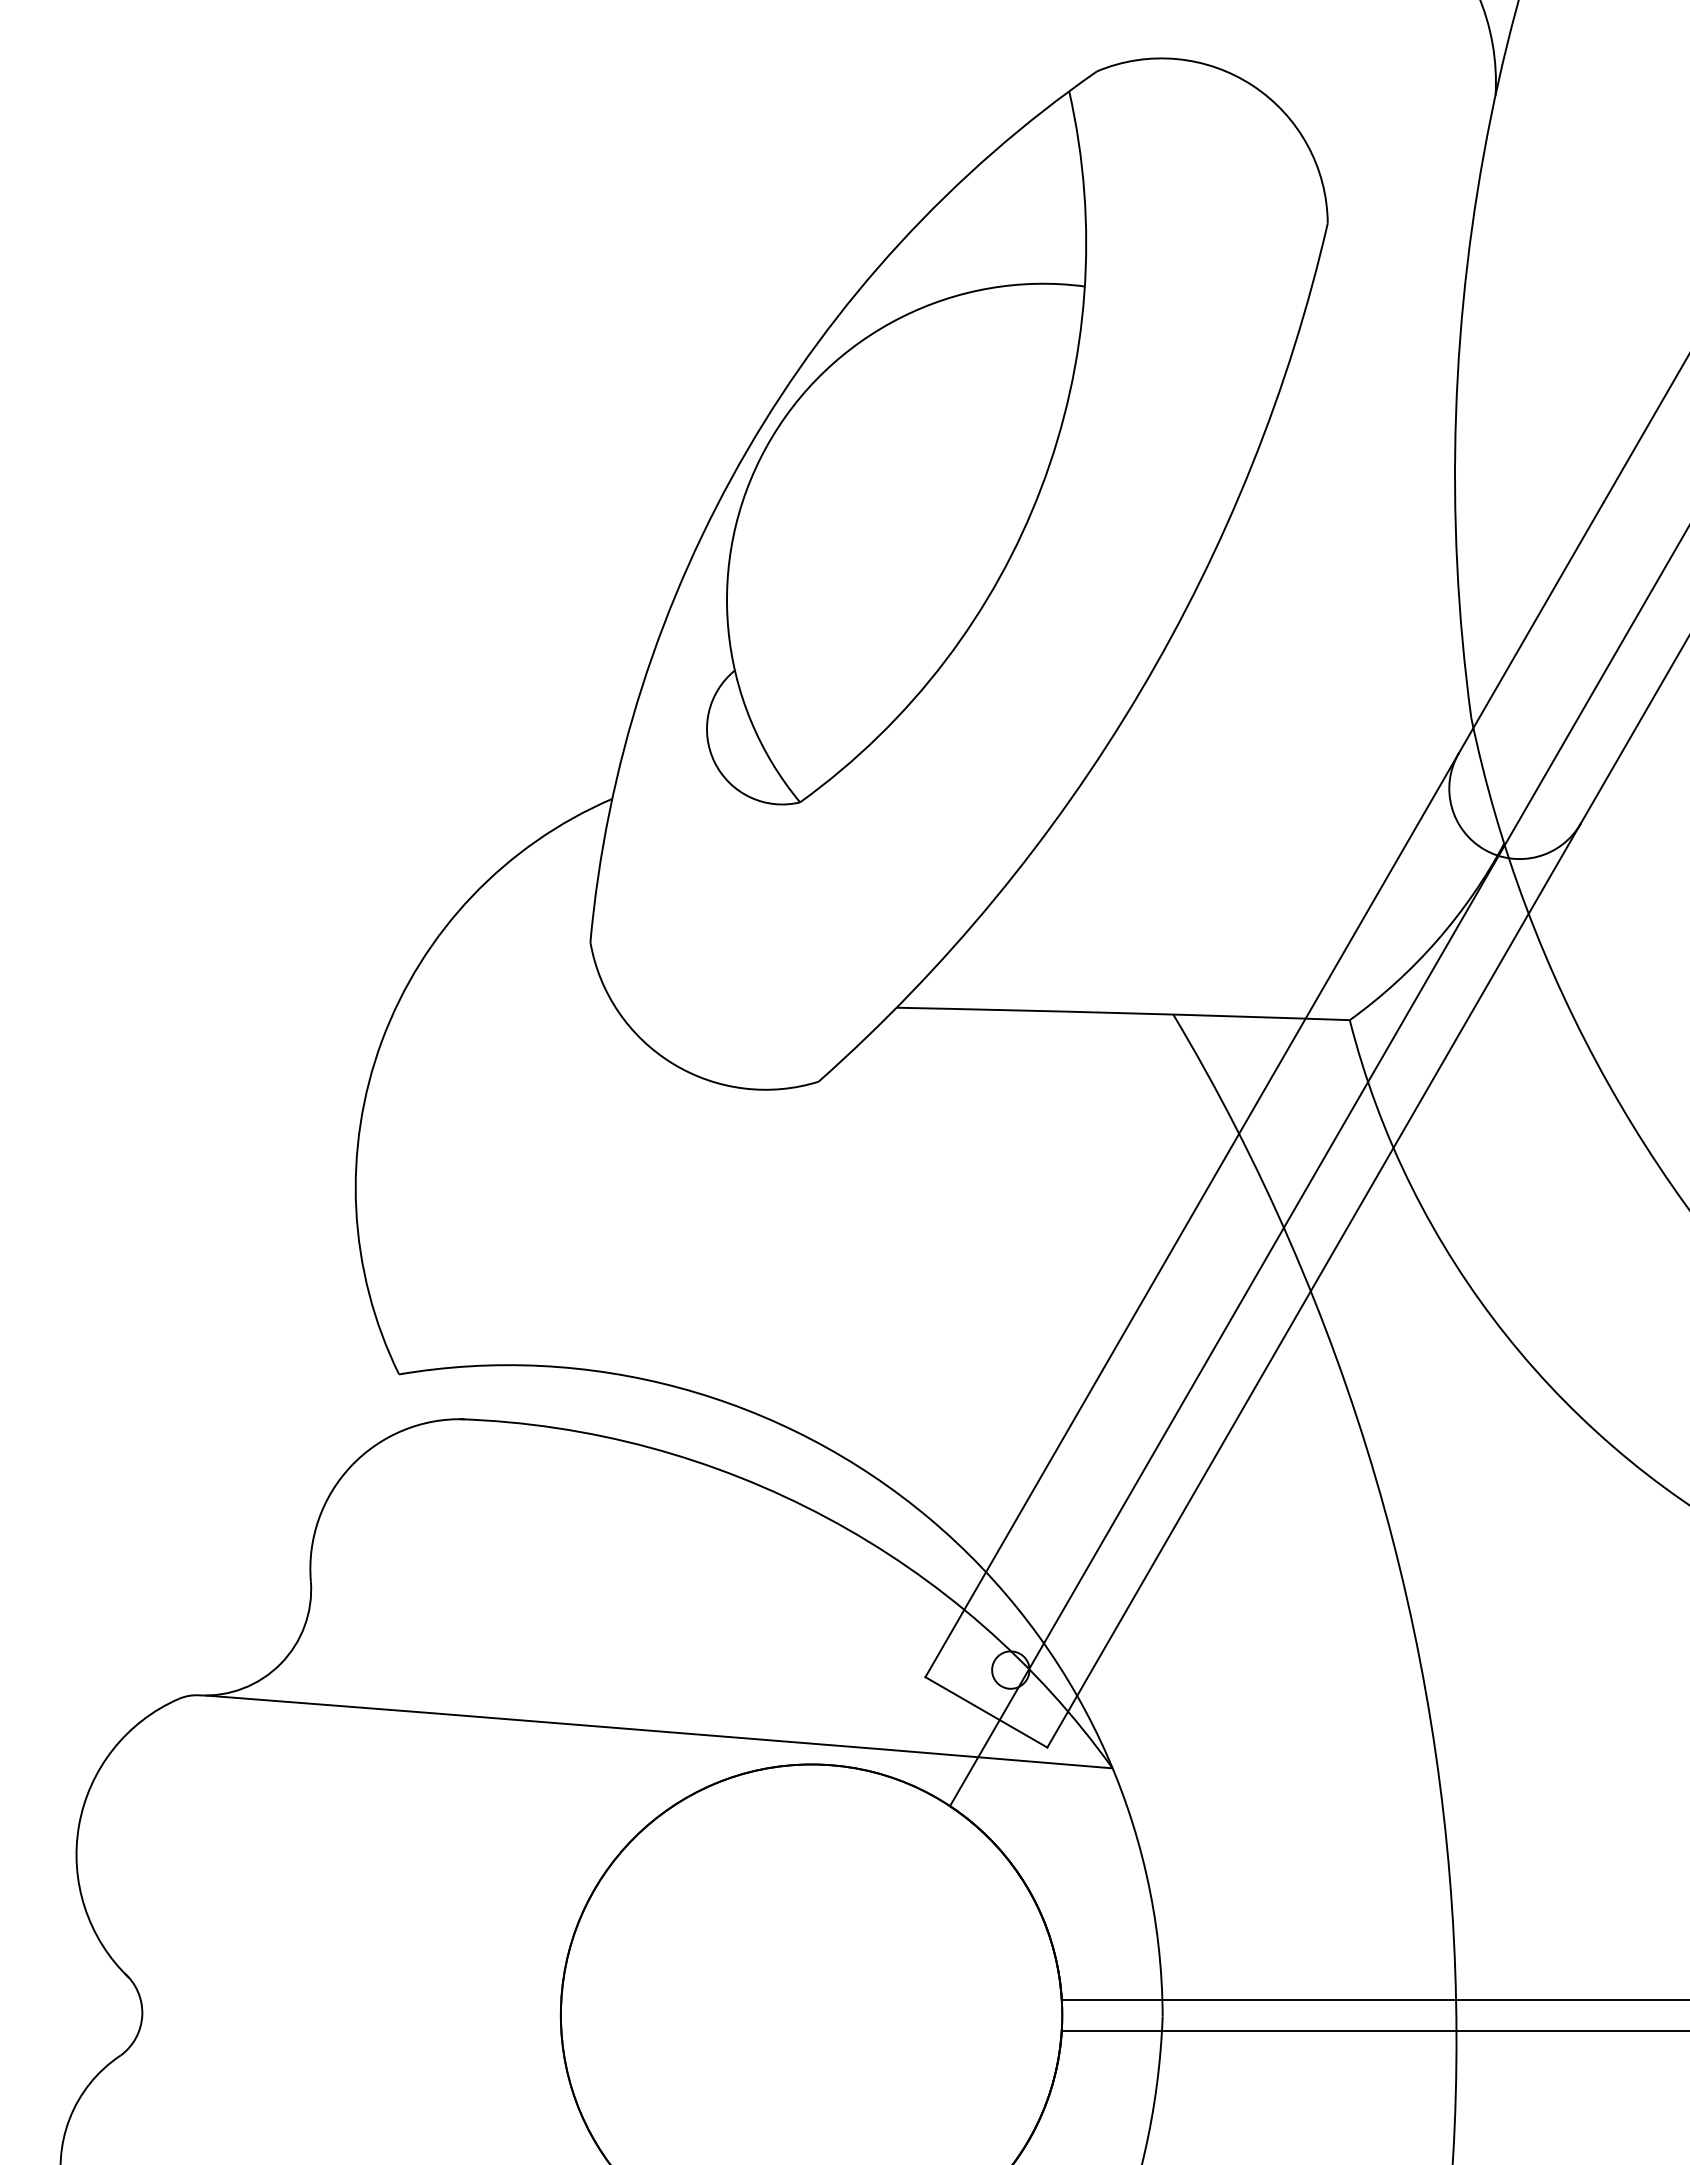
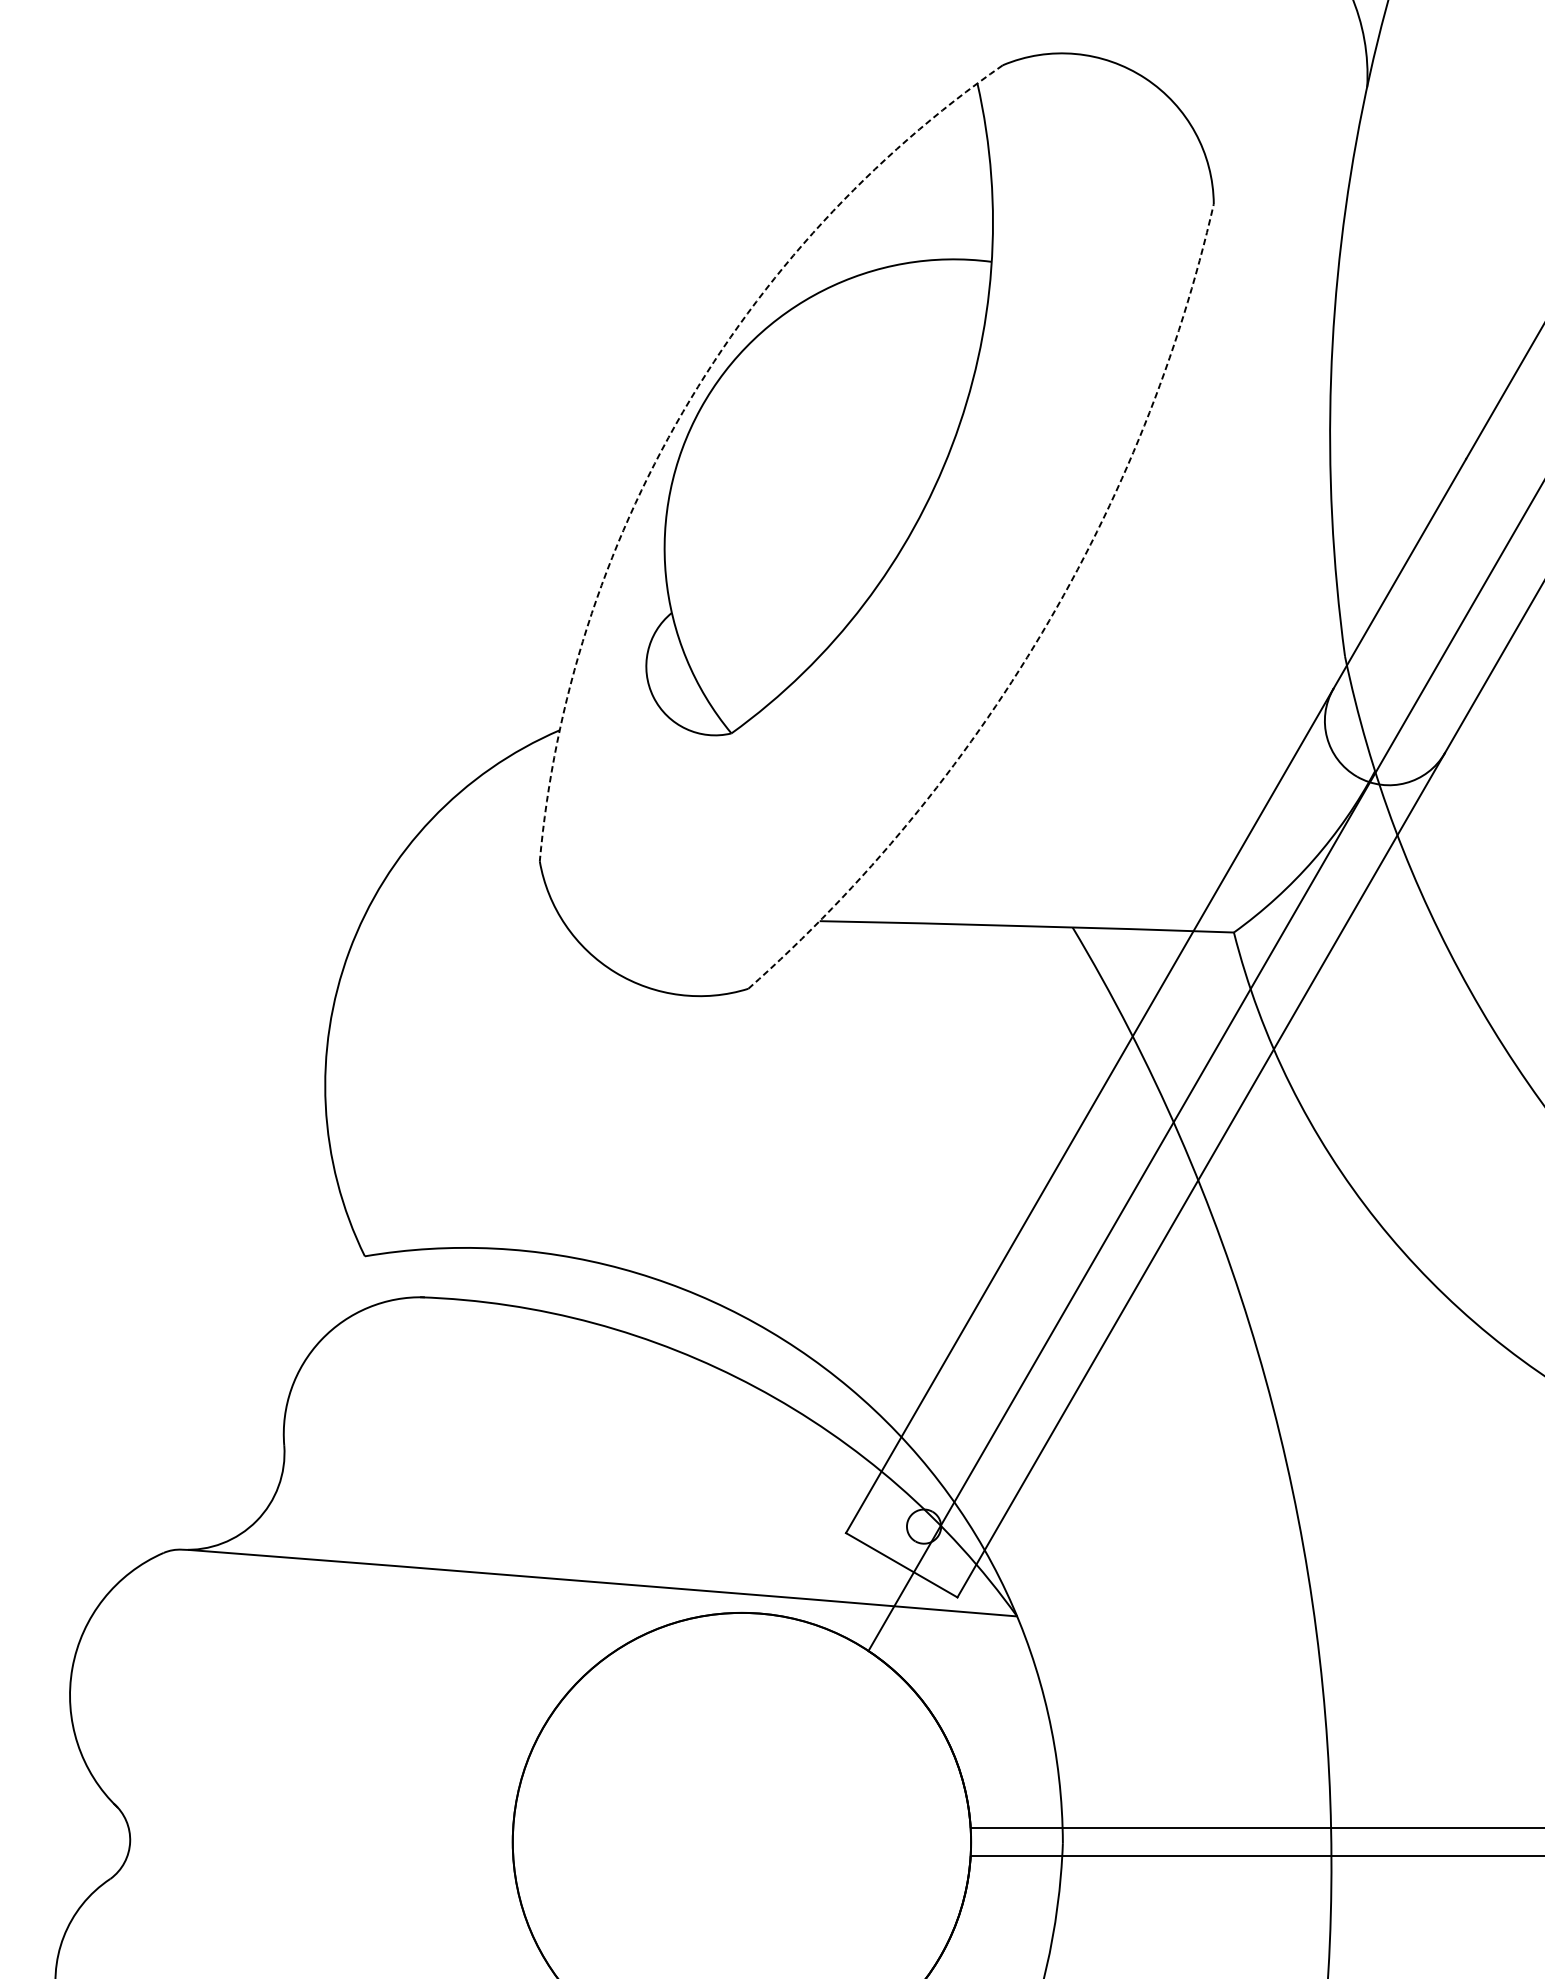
arc: (747, 450) -> (683, 411), solid -> dashed
arc: (1140, 692) -> (1042, 633), solid -> dashed

